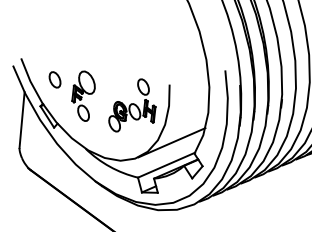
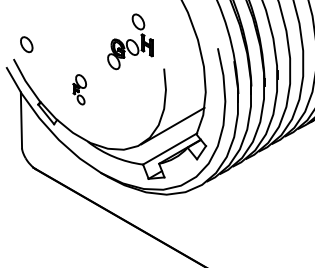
part: (54, 79) -> (26, 44), moved
part: (83, 95) -> (79, 89), size x0.6
part: (133, 105) -> (130, 41), moved

